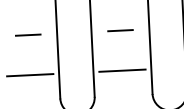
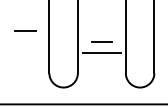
line: (120, 30) -> (101, 41), moved
line: (28, 35) -> (25, 30), moved
line: (30, 74) -> (25, 52), removed

